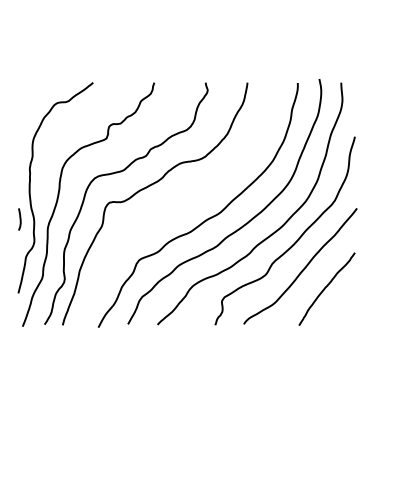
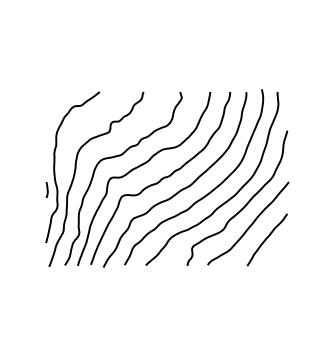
curve: (179, 203) -> (161, 178), added

